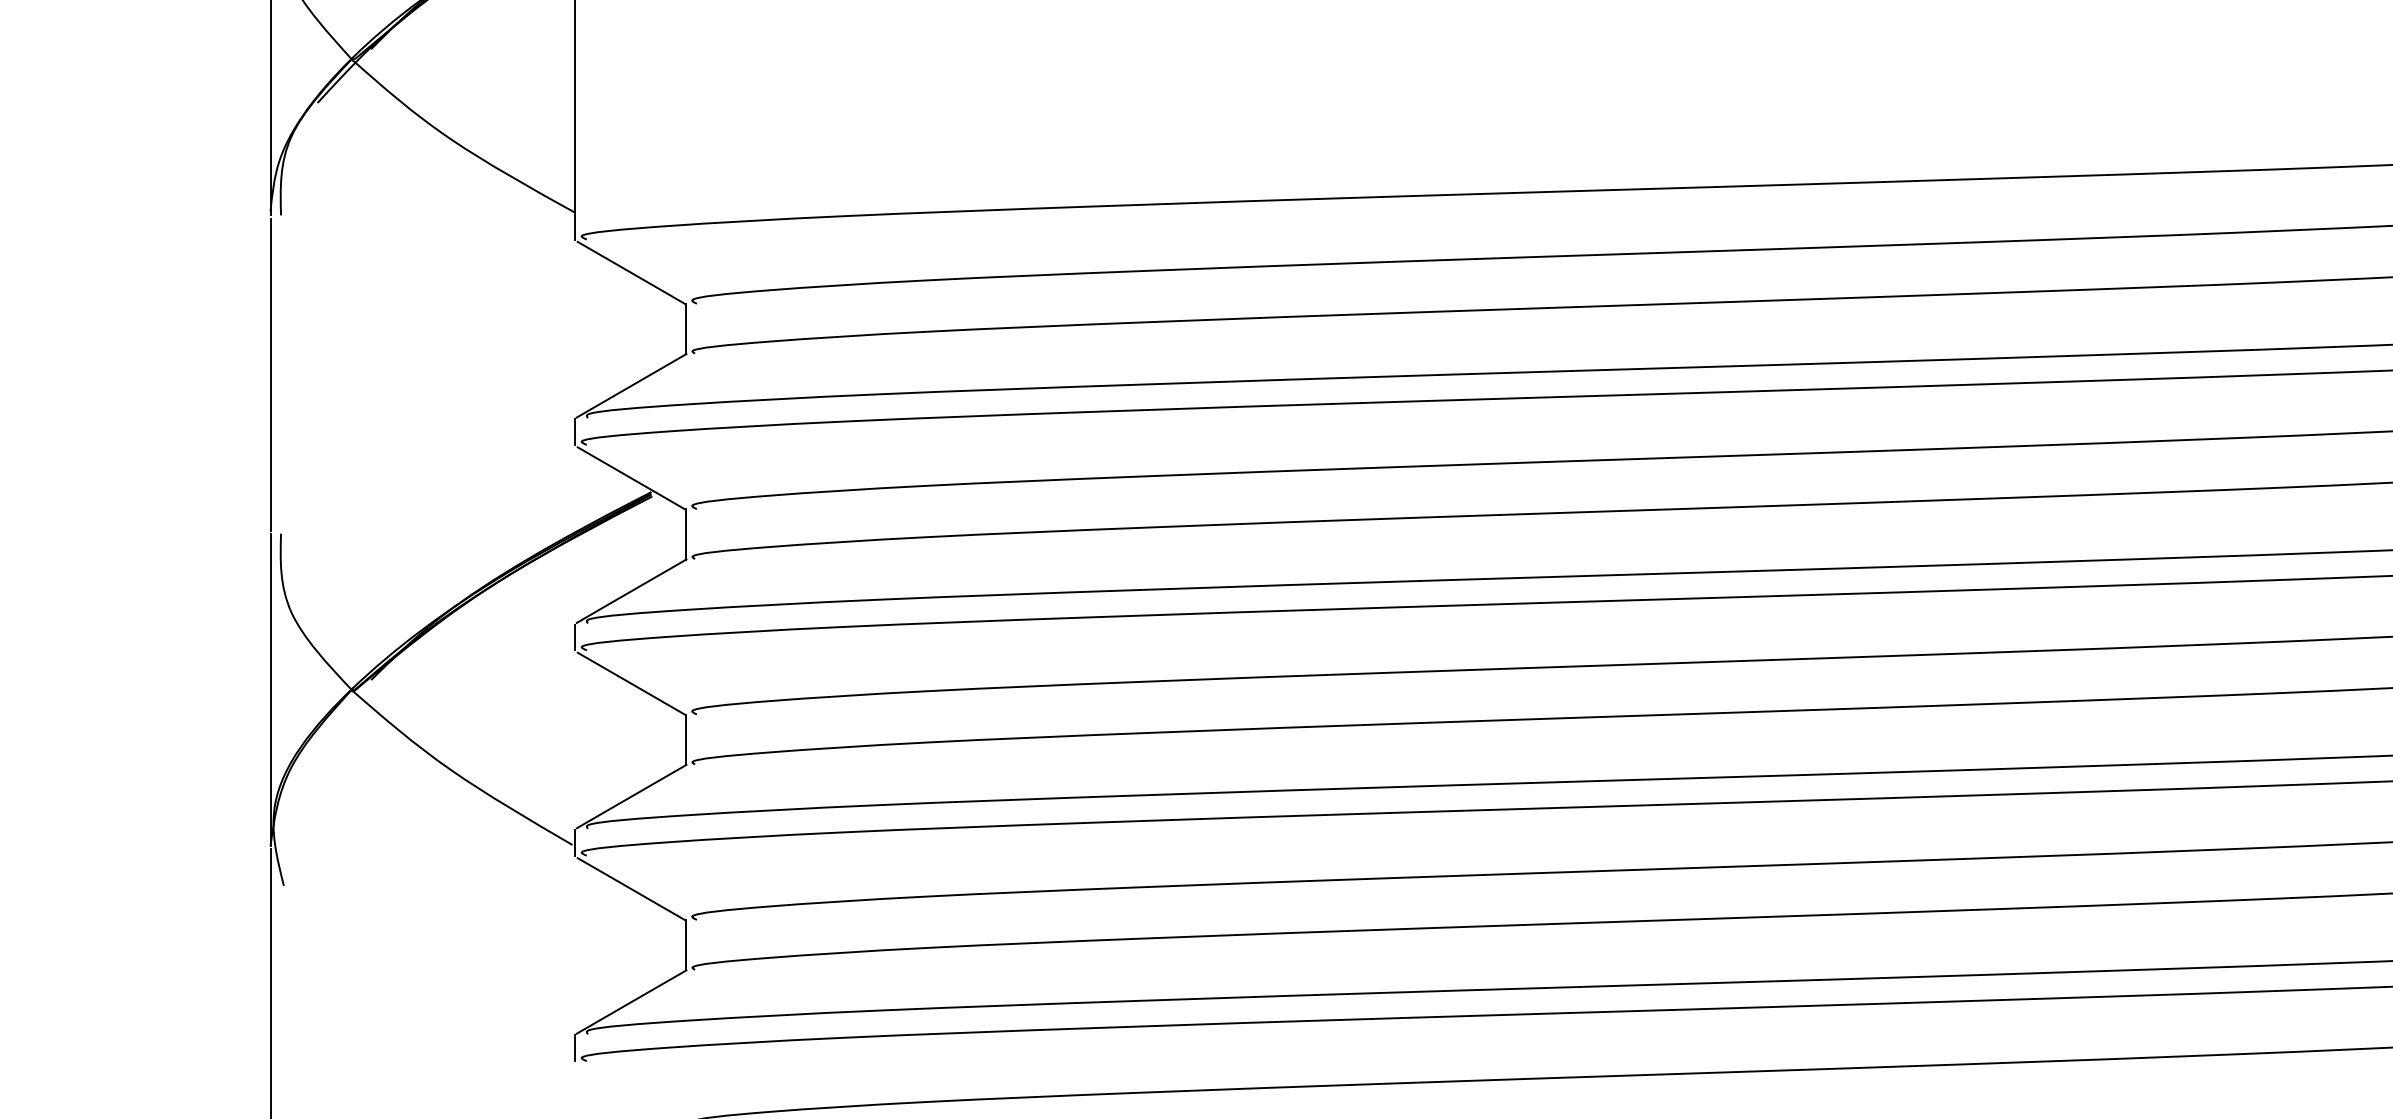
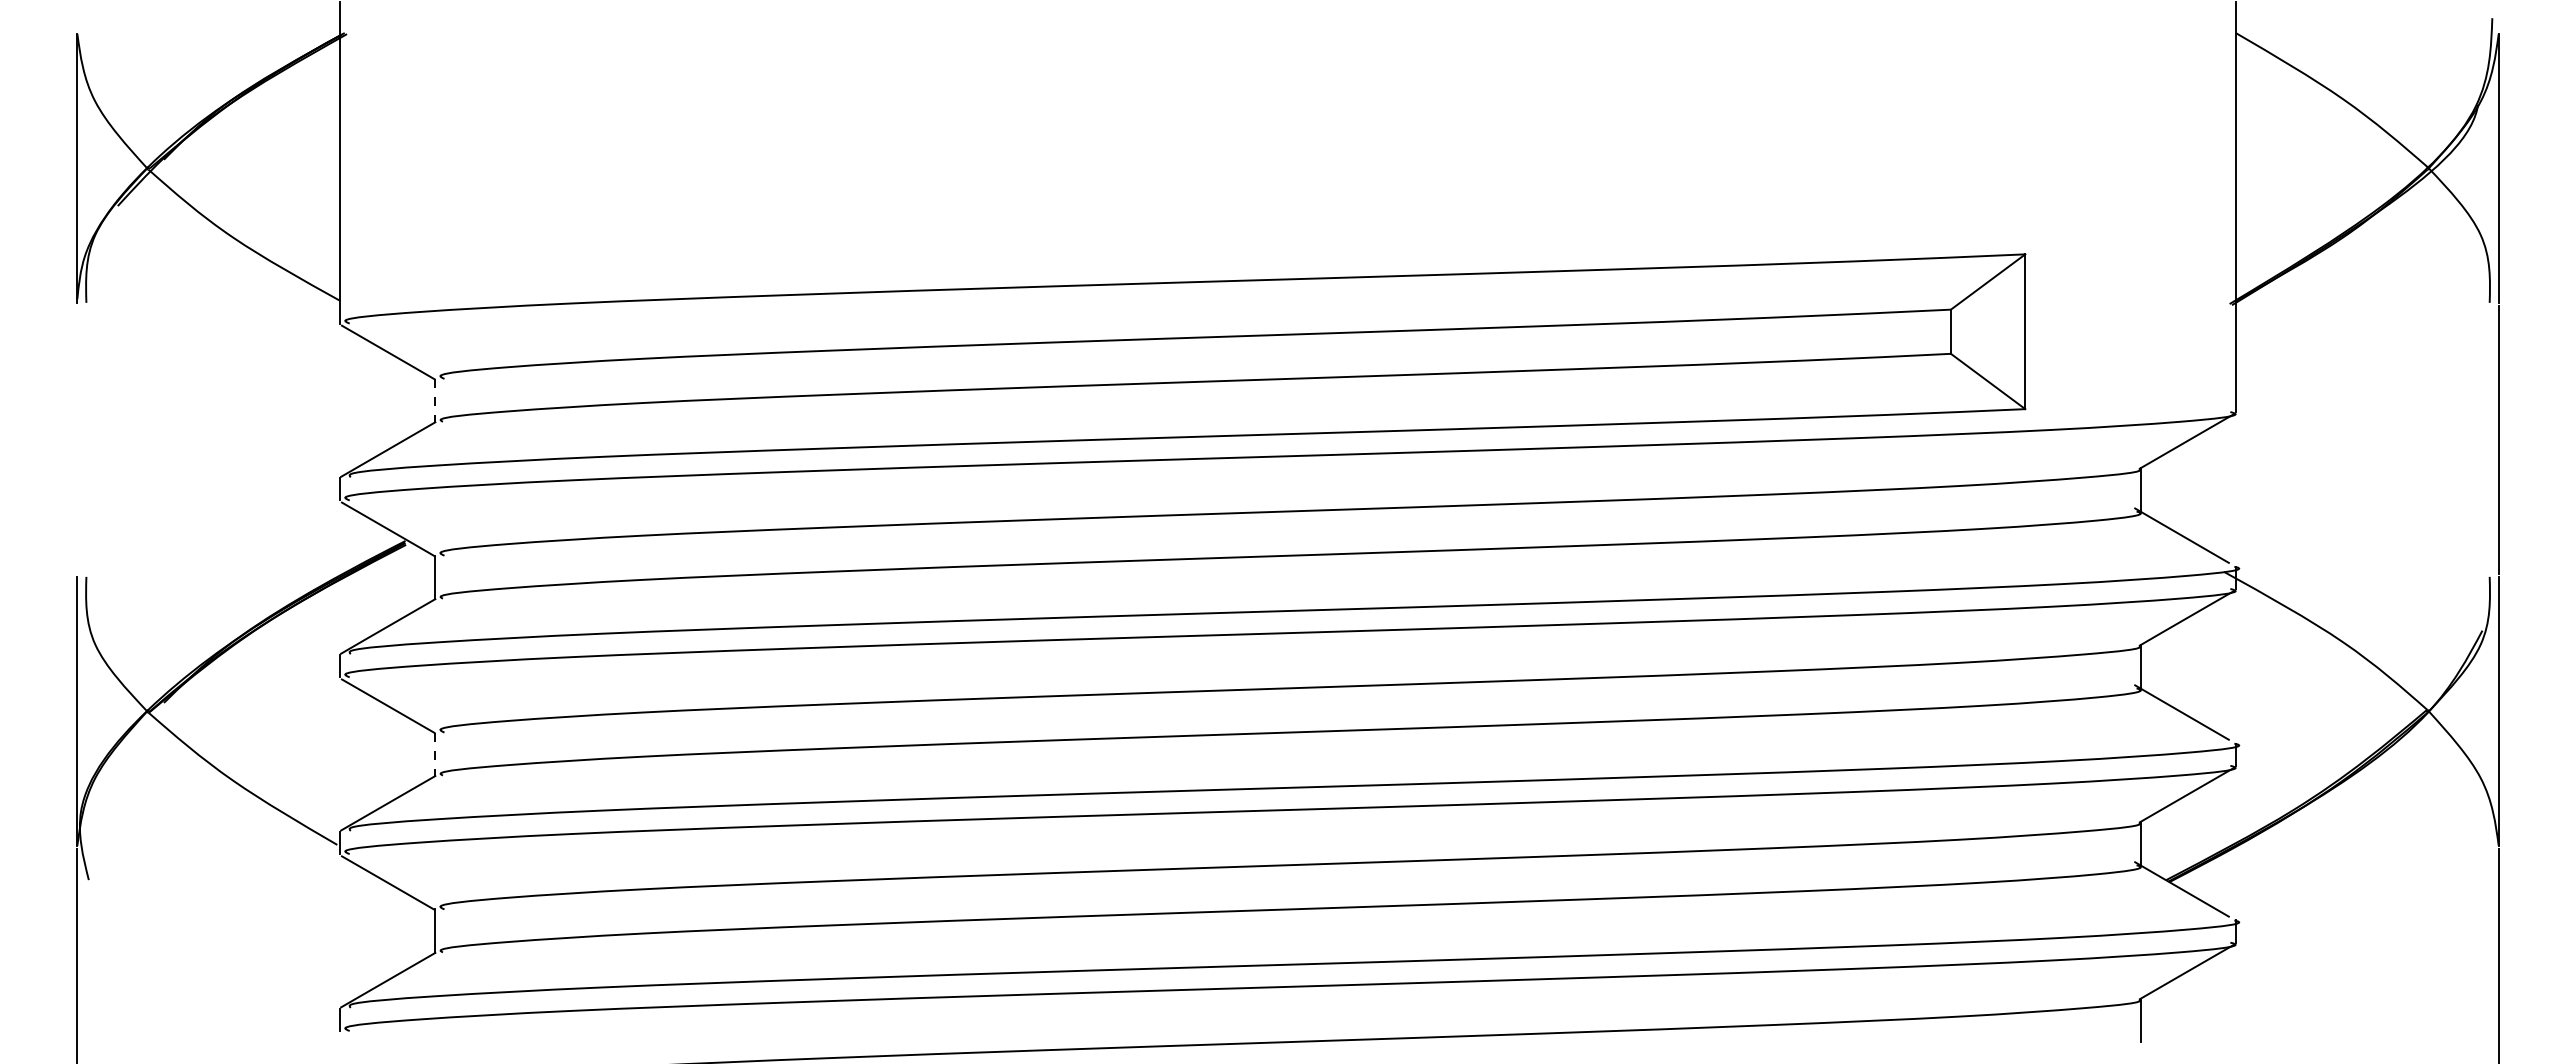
line: (686, 328) -> (435, 400), solid -> dashed
line: (270, 374) -> (77, 439), removed
line: (686, 739) -> (435, 754), solid -> dashed

